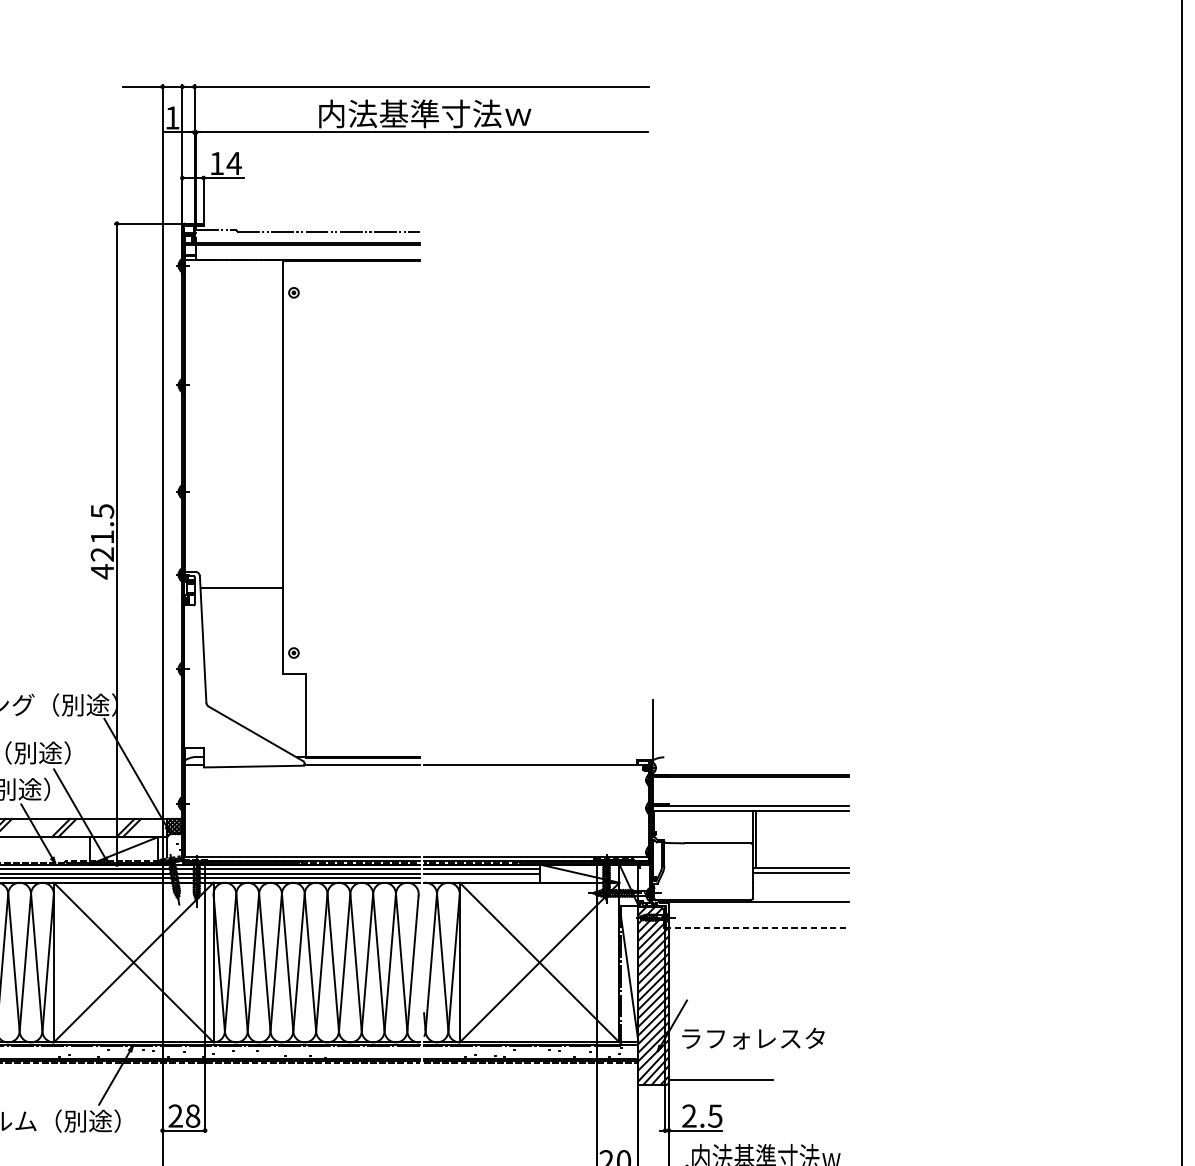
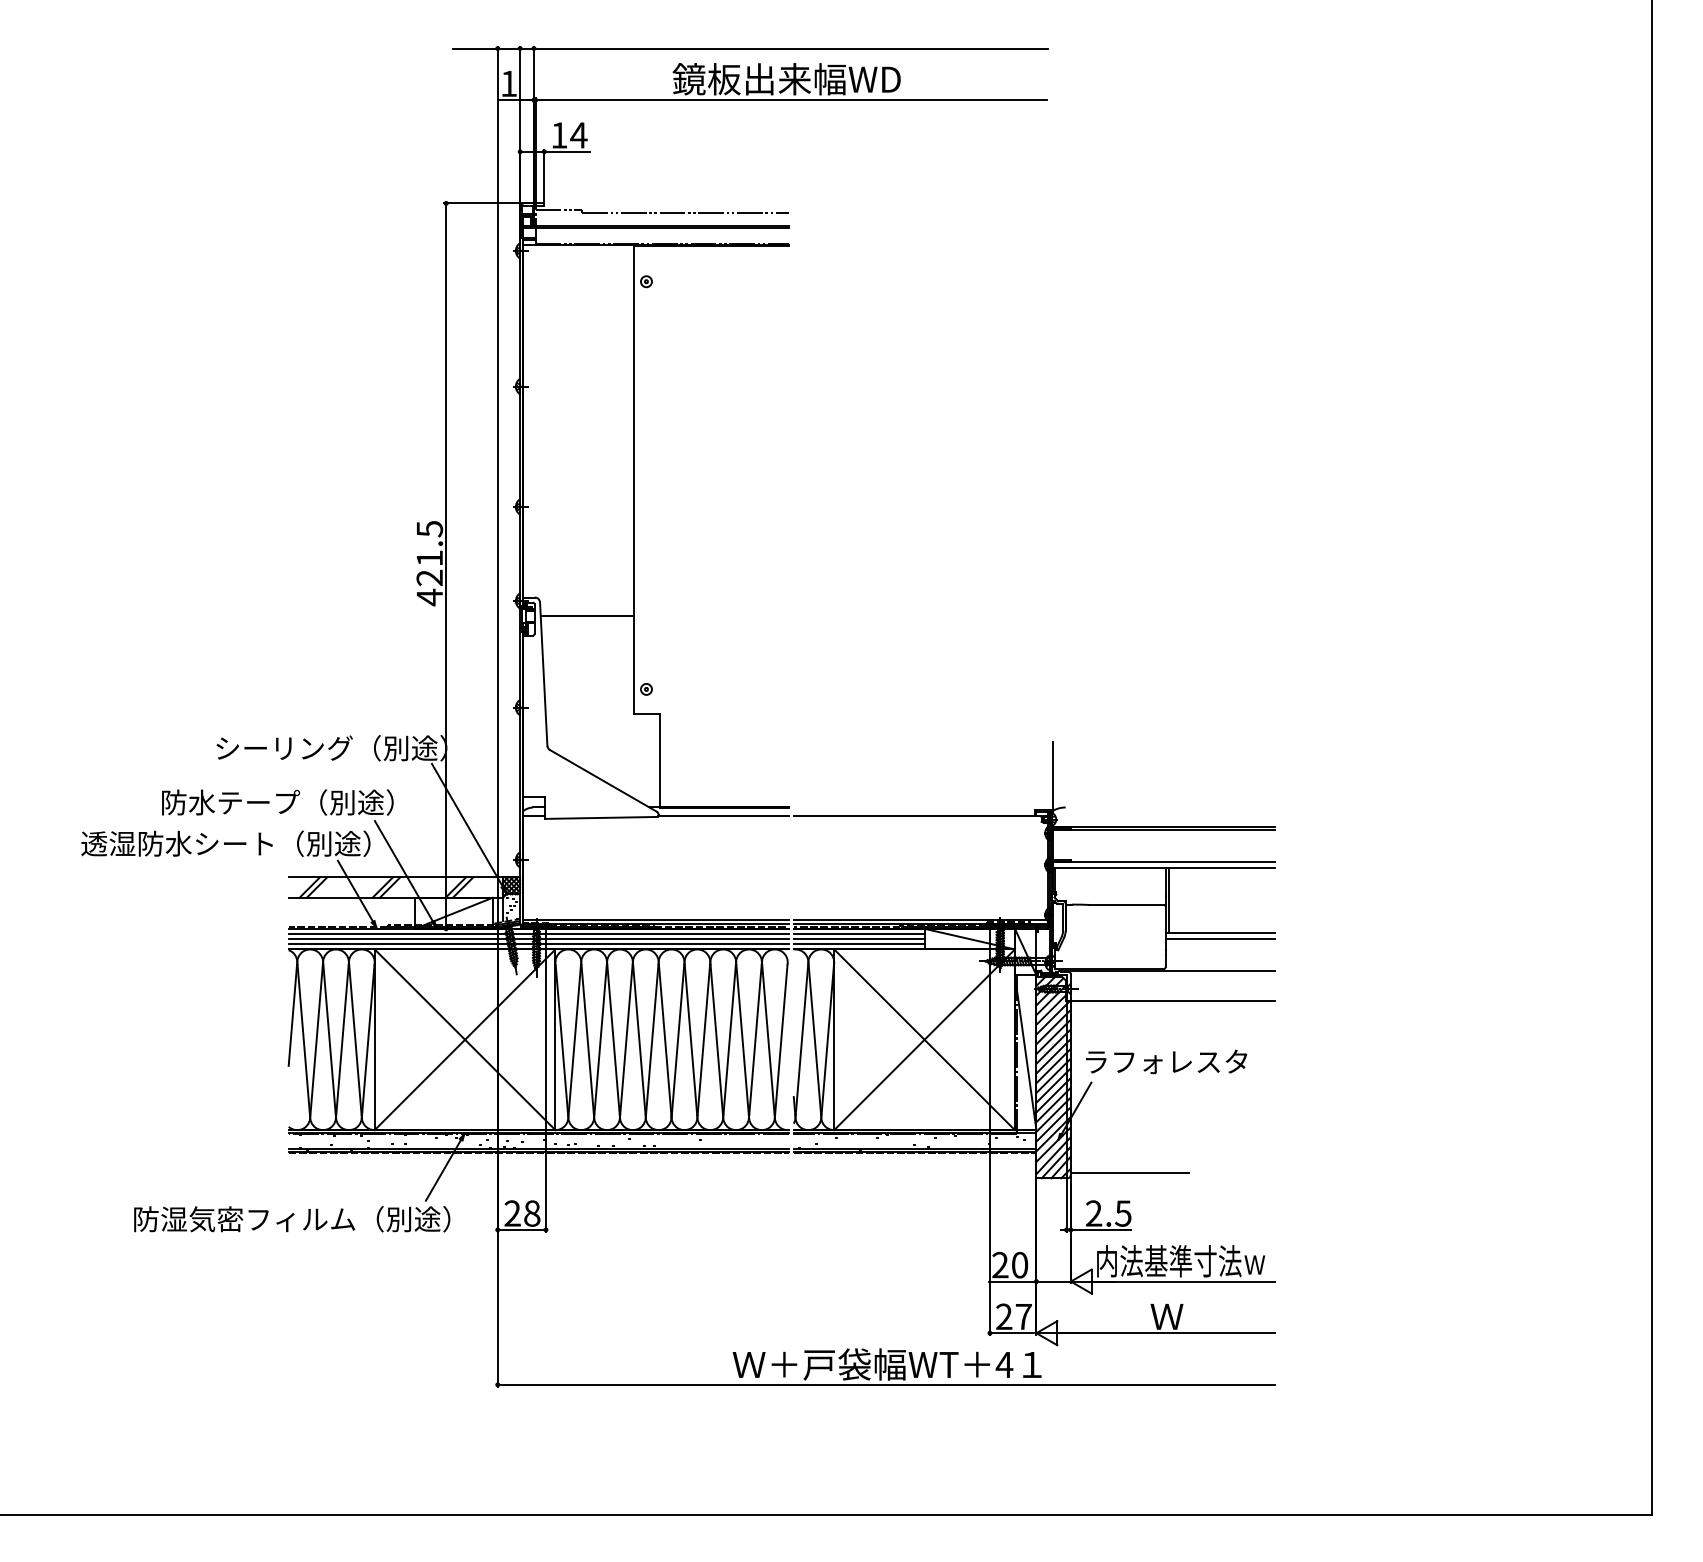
text: (423, 114) -> (793, 79), 内法基準寸法ｗ -> 鏡板出来幅WD
line: (481, 878) -> (858, 944), added
line: (757, 928) -> (1171, 1001), dashed -> solid
text: (753, 1038) -> (1166, 1061), moved

